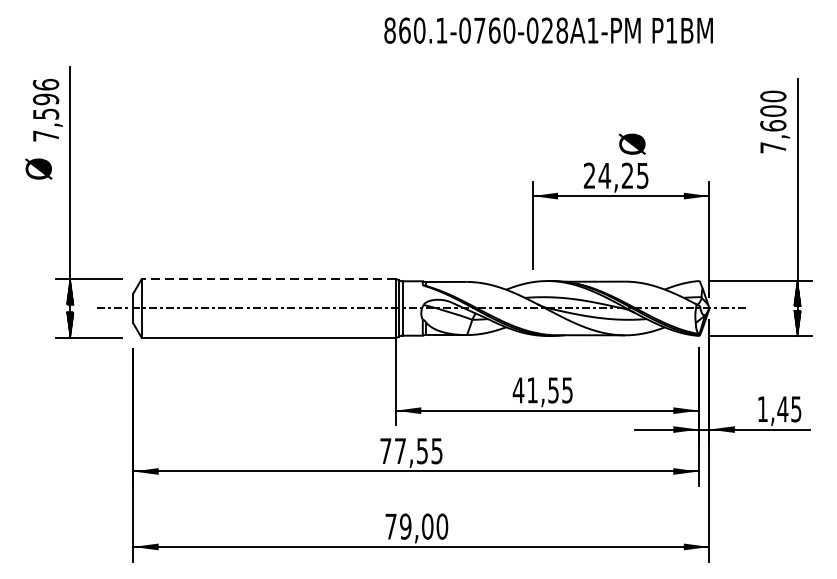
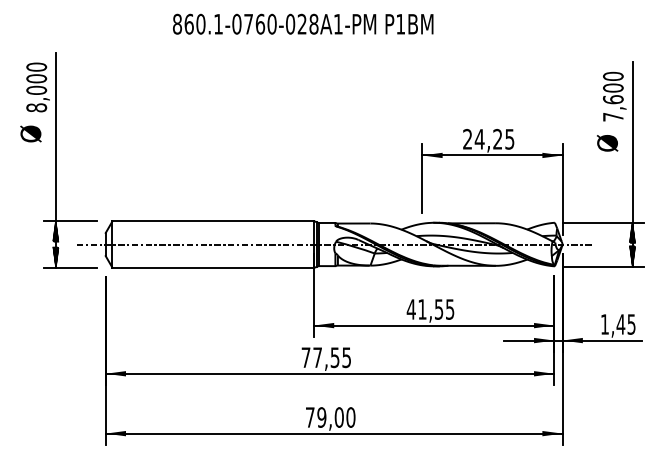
text: (549, 29) -> (303, 23), moved
text: (45, 110) -> (36, 87), 7,596 -> 8,000
text: (632, 144) -> (607, 143), moved
line: (269, 279) -> (213, 221), dashed -> solid

